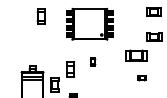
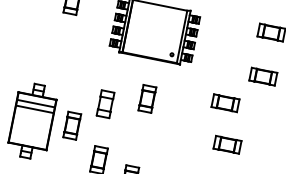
part: (136, 55) -> (225, 102), size x0.71
part: (92, 61) -> (146, 97), size x1.67
part: (141, 77) -> (226, 143), size x1.67

